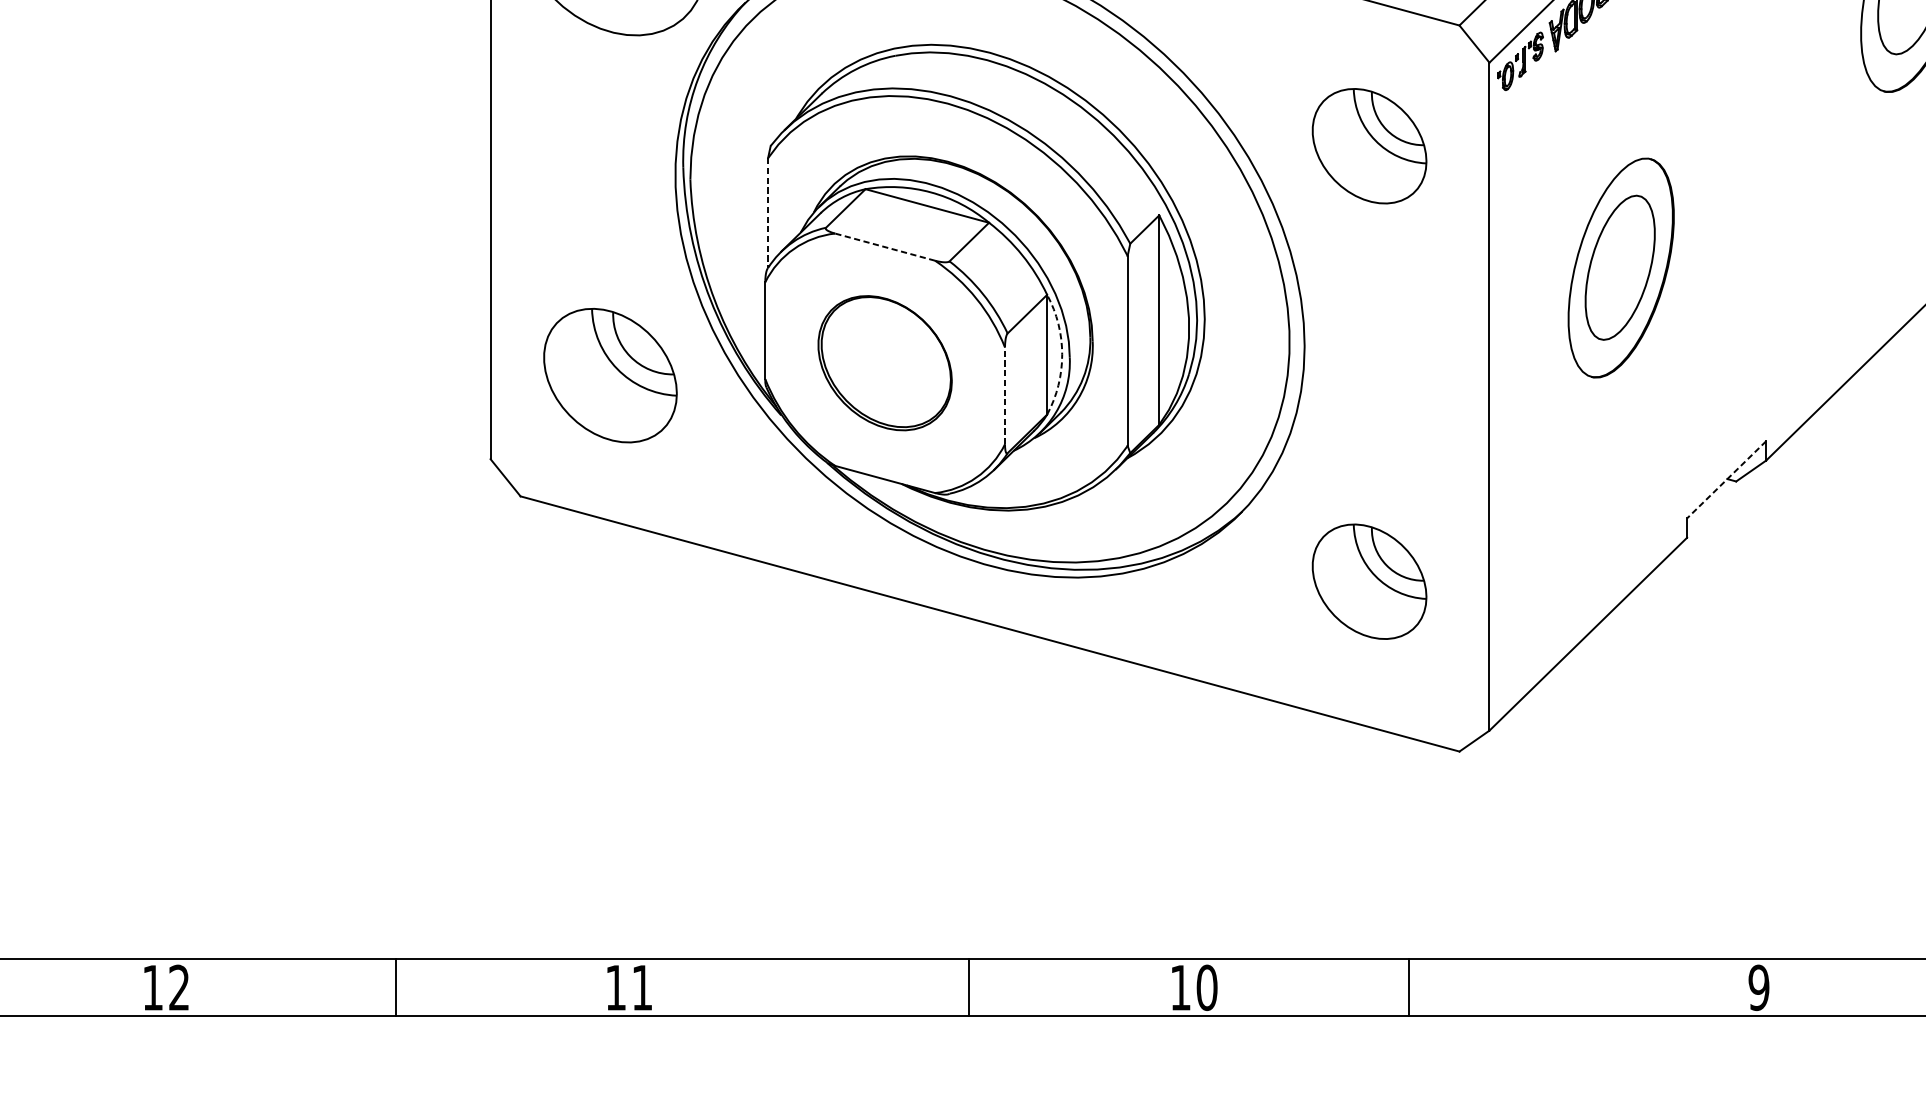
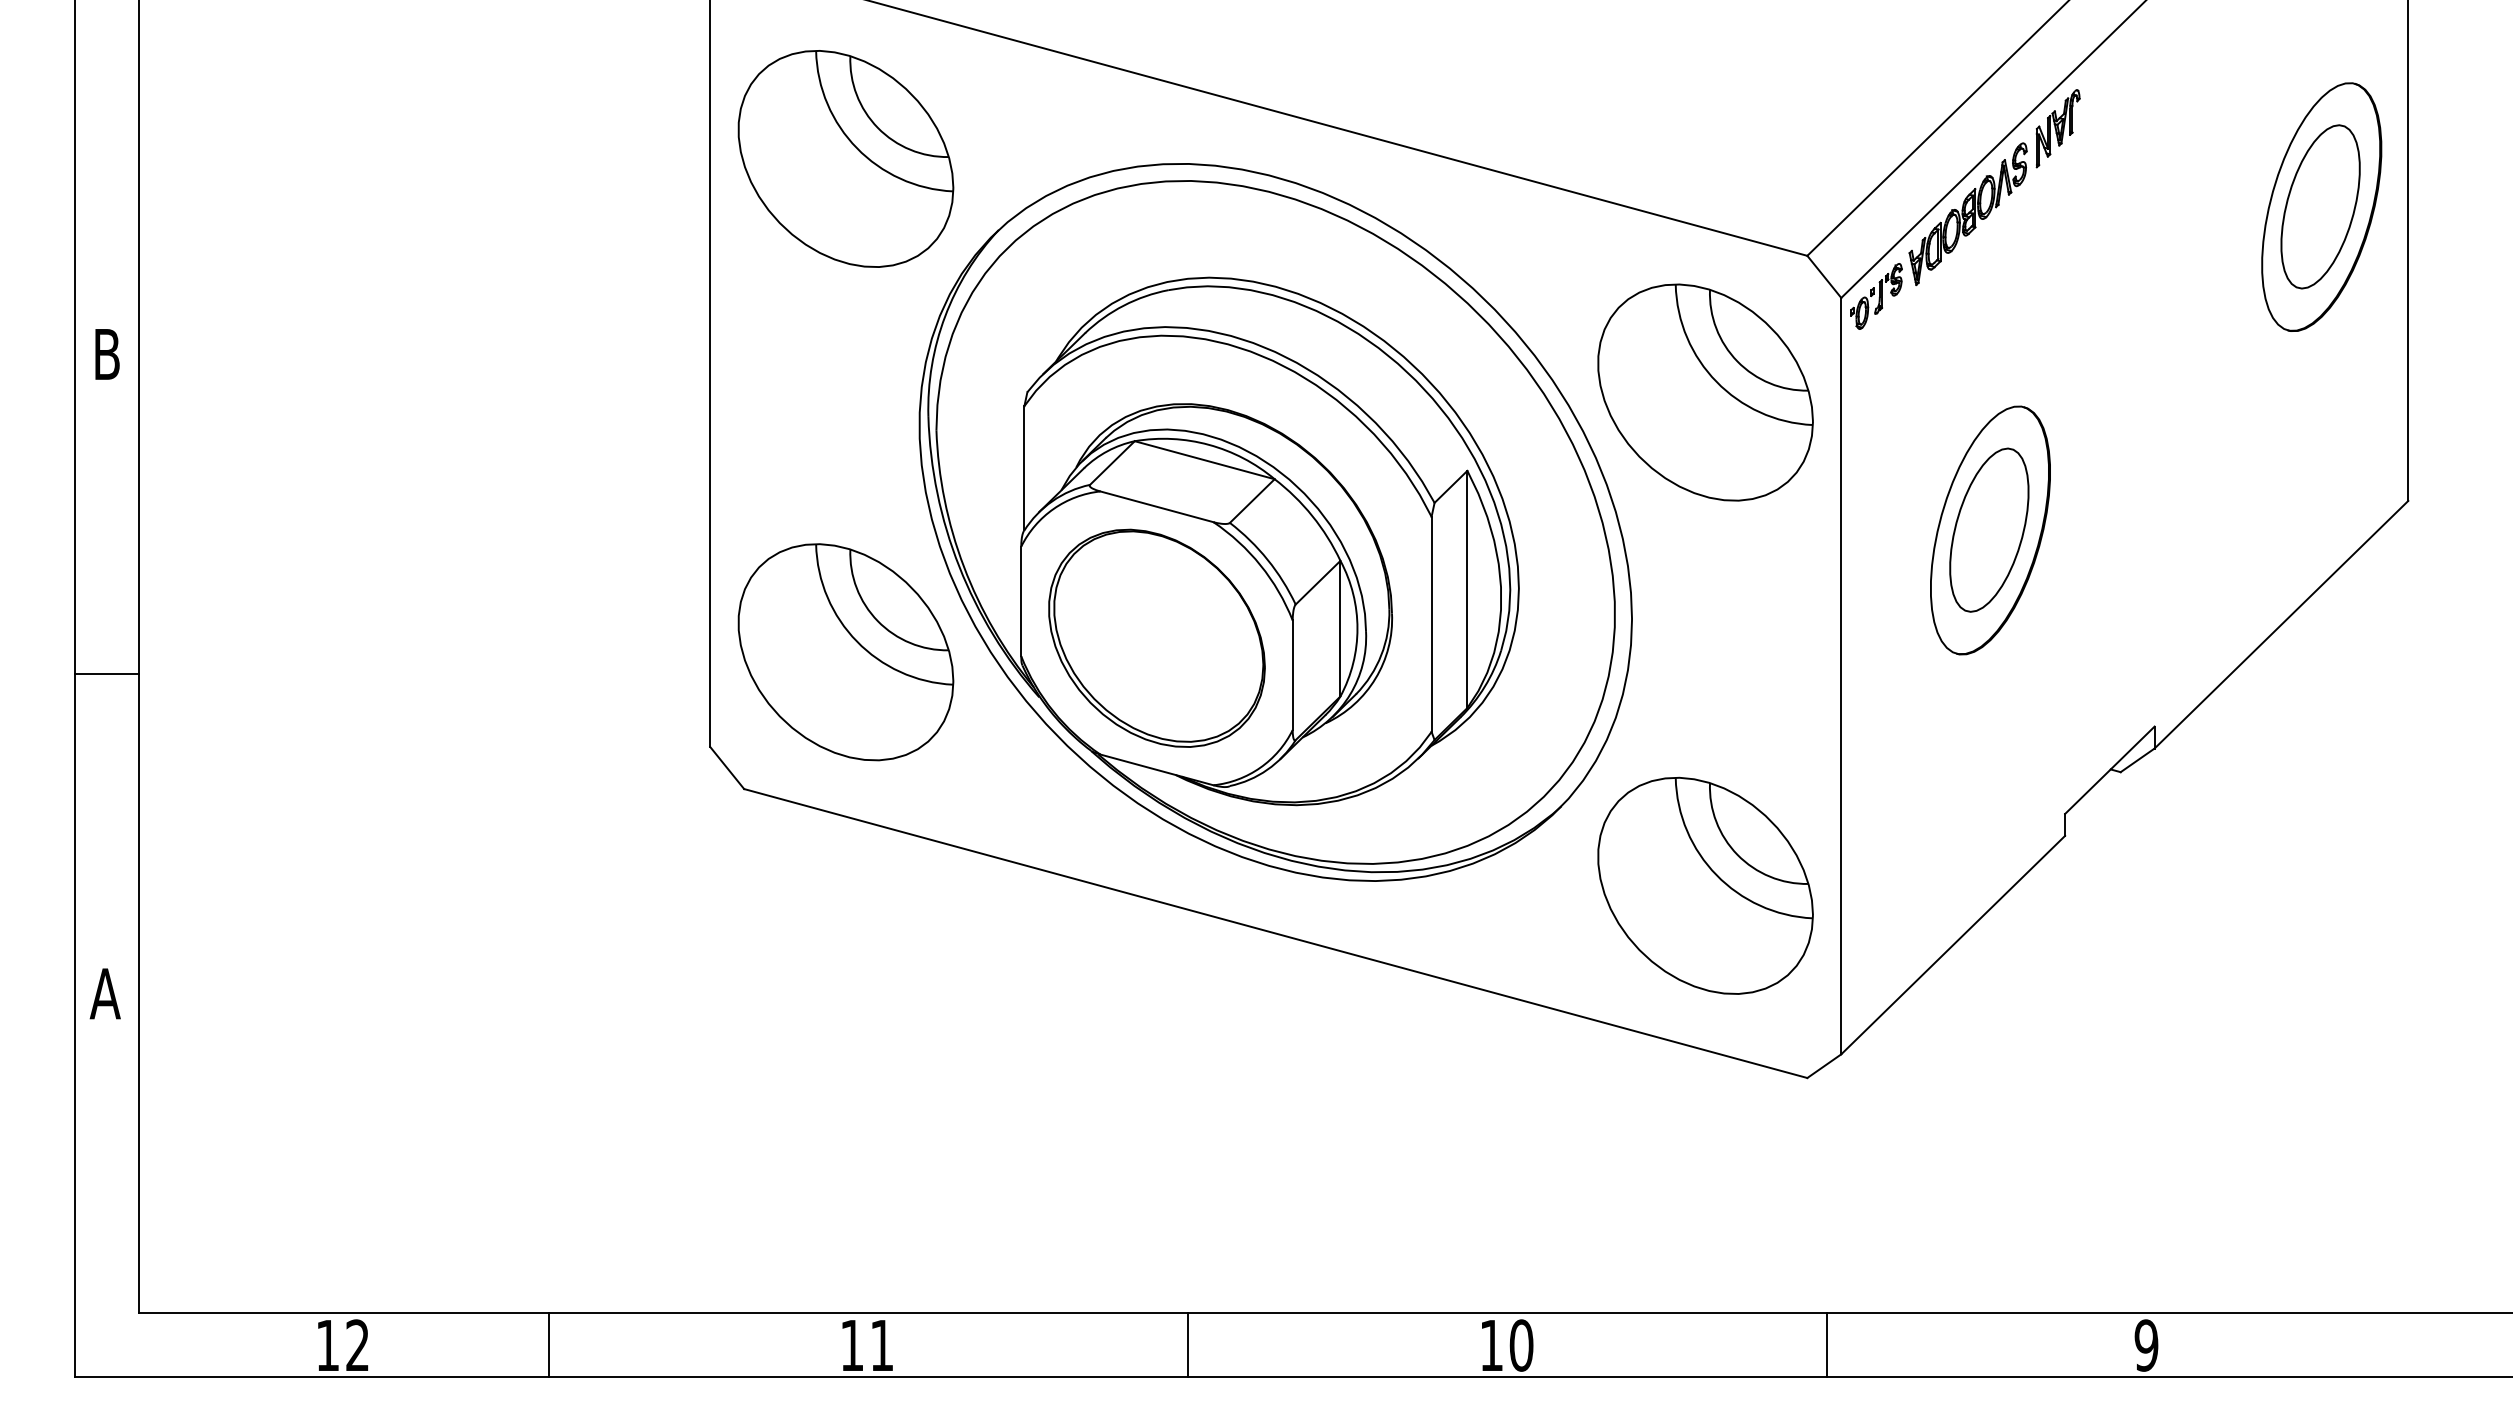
part: (1369, 146) -> (1705, 392), size x1.67
line: (768, 213) -> (1024, 468), dashed -> solid
line: (884, 246) -> (1156, 506), dashed -> solid
arc: (1062, 354) -> (1357, 628), dashed -> solid
part: (884, 362) -> (1156, 637), size x1.43
part: (610, 375) -> (845, 652), size x1.43
line: (1004, 396) -> (1292, 675), dashed -> solid
line: (1726, 480) -> (2109, 770), dashed -> solid
part: (1369, 581) -> (1705, 885), size x1.67
line: (395, 987) -> (548, 1345), moved
line: (969, 987) -> (1188, 1345), moved
line: (1409, 987) -> (1827, 1345), moved

